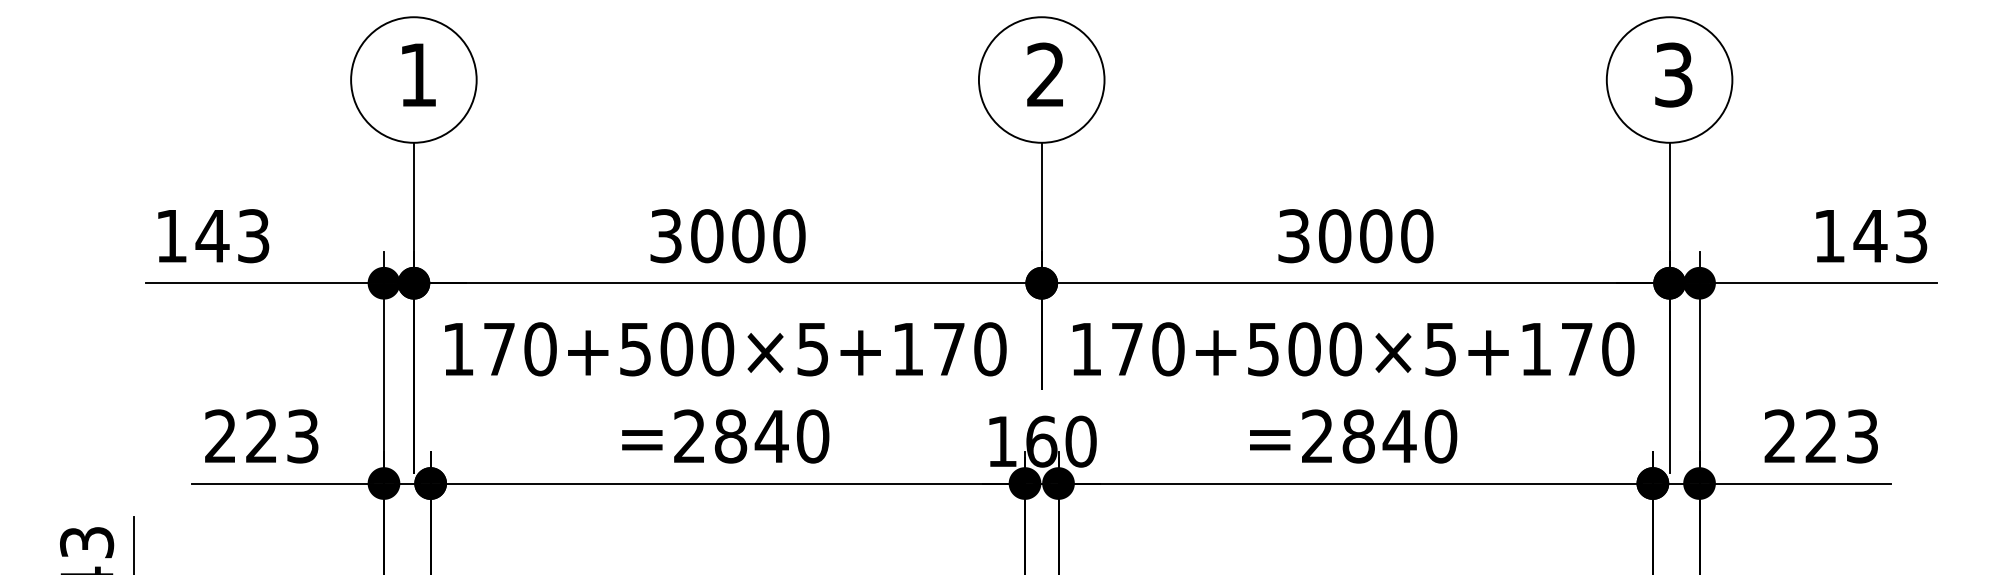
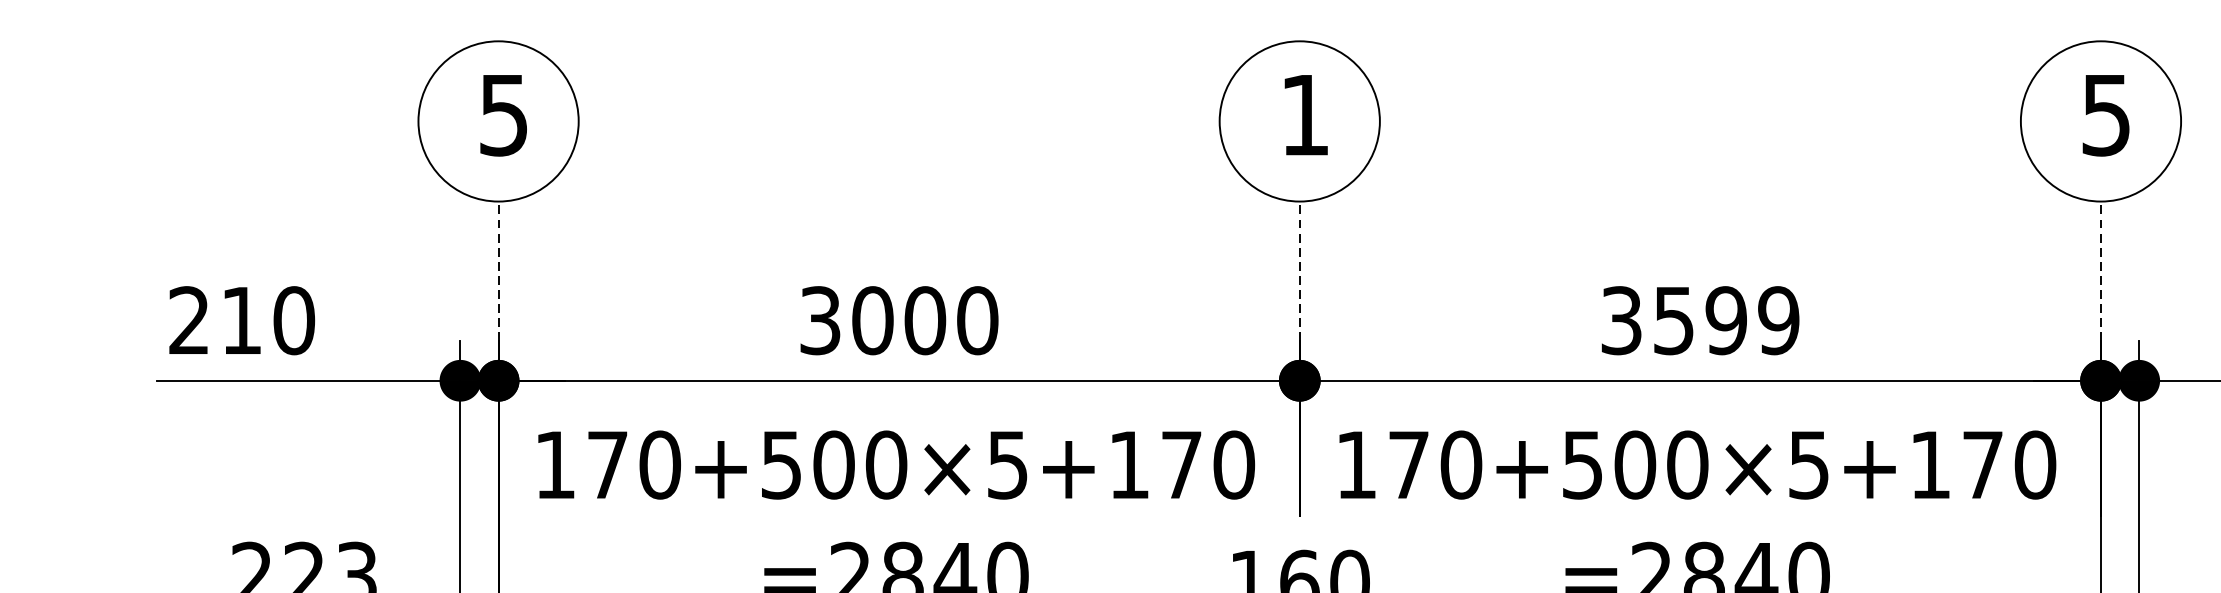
text: (1045, 74) -> (1304, 114), 2 -> 1
text: (1673, 74) -> (2105, 114), 3 -> 5
text: (417, 75) -> (503, 115), 1 -> 5
line: (413, 197) -> (498, 271), solid -> dashed
line: (1041, 197) -> (1299, 271), solid -> dashed
line: (1669, 197) -> (2100, 271), solid -> dashed
text: (213, 236) -> (242, 321), 143 -> 210
text: (1376, 236) -> (1726, 321), 3000 -> 3599

